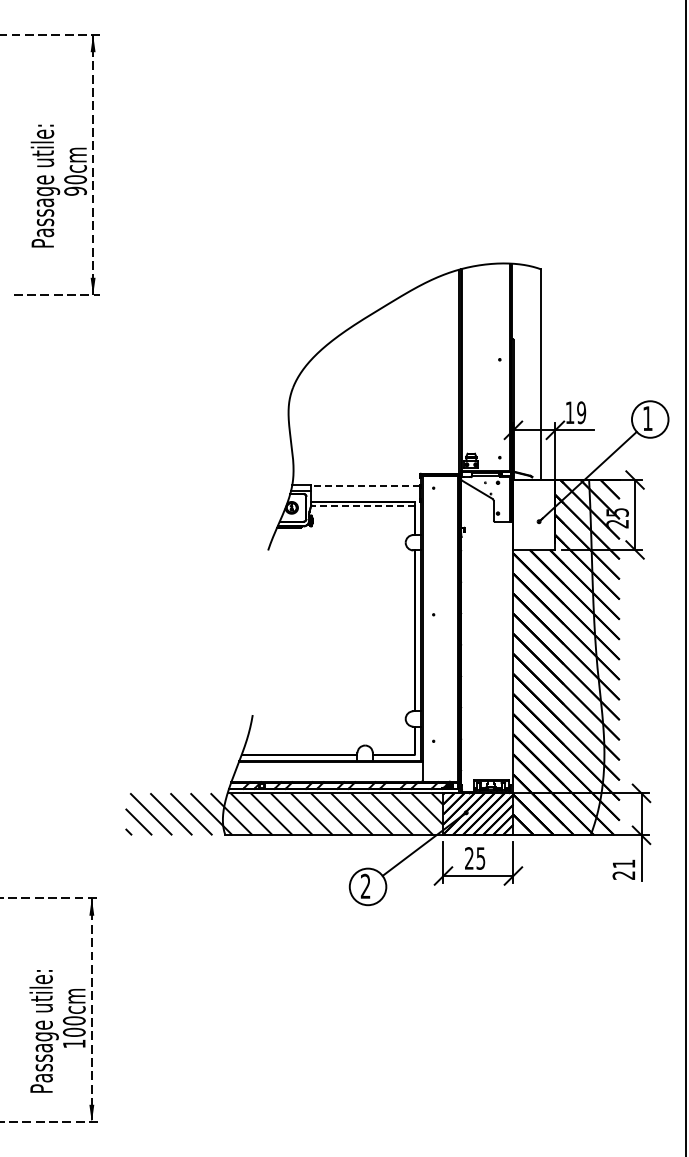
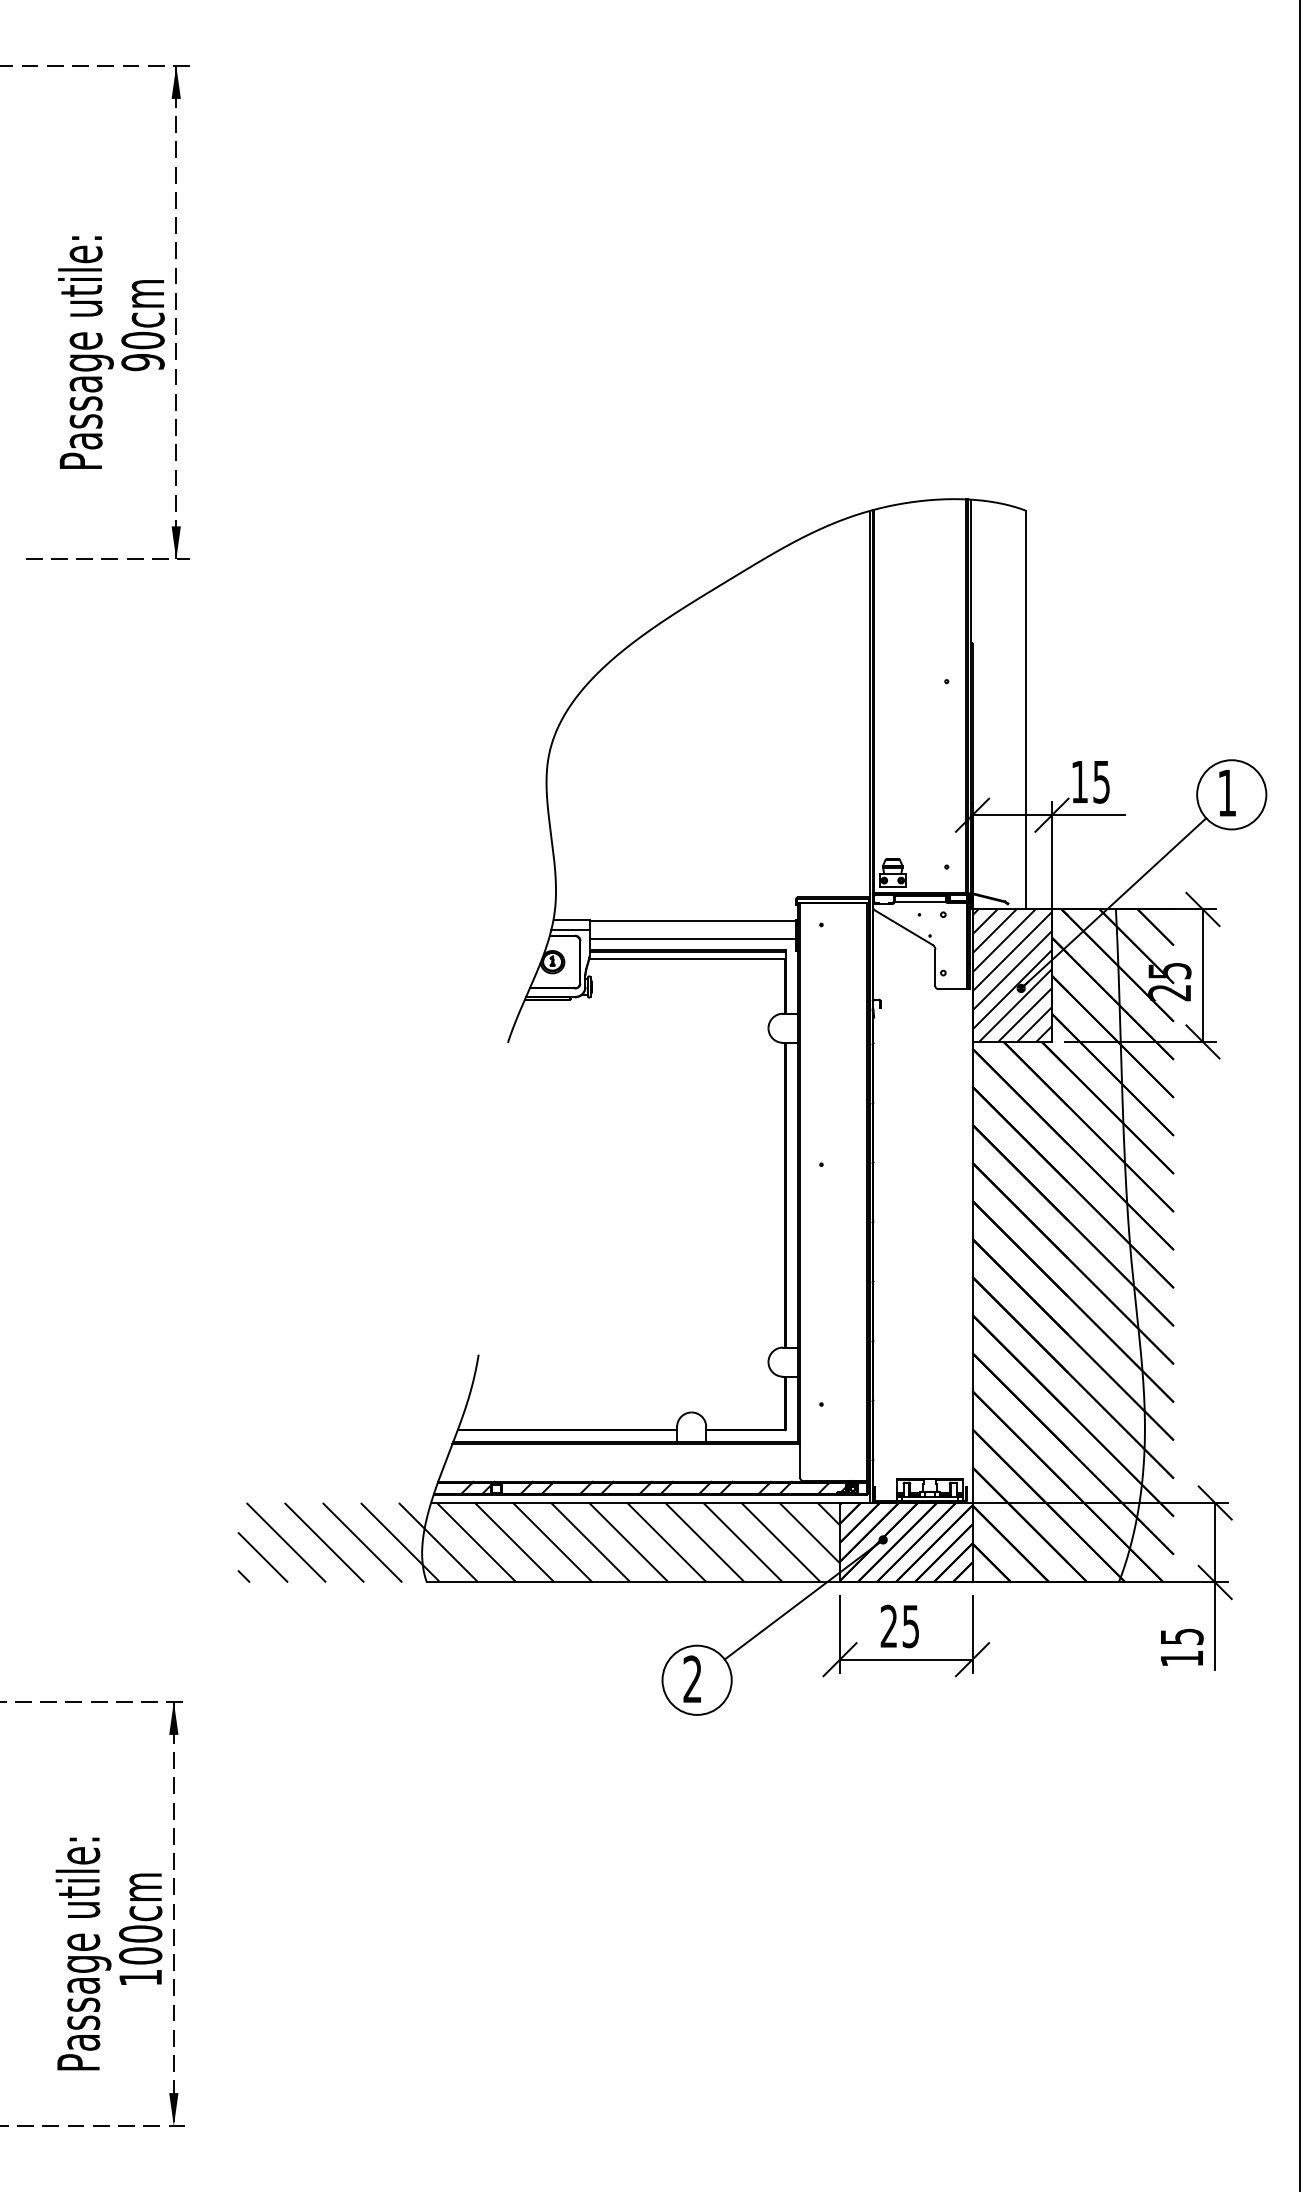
text: (581, 412) -> (1101, 781), 19 -> 15
line: (365, 486) -> (692, 921), dashed -> solid
line: (365, 495) -> (692, 938), added
line: (363, 506) -> (688, 959), dashed -> solid
hatch: (534, 514) -> (1012, 974), added
text: (623, 869) -> (1181, 1647), 21 -> 15

